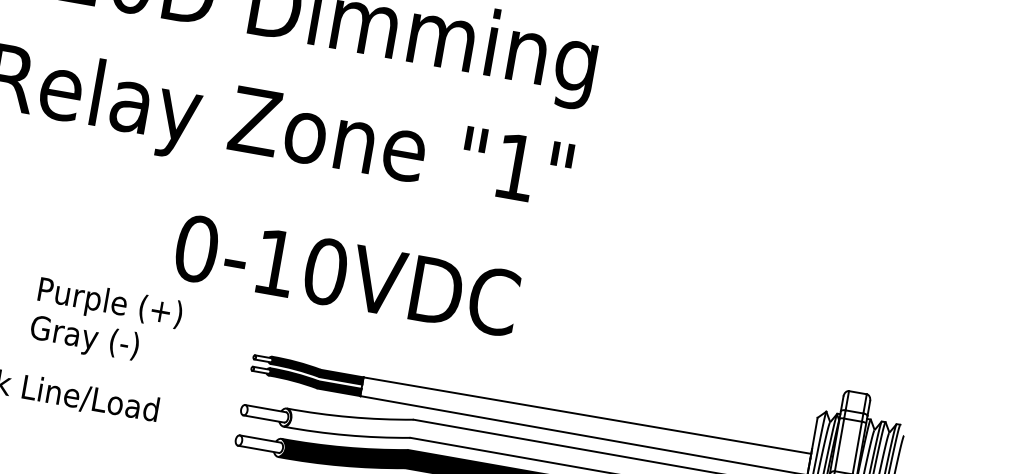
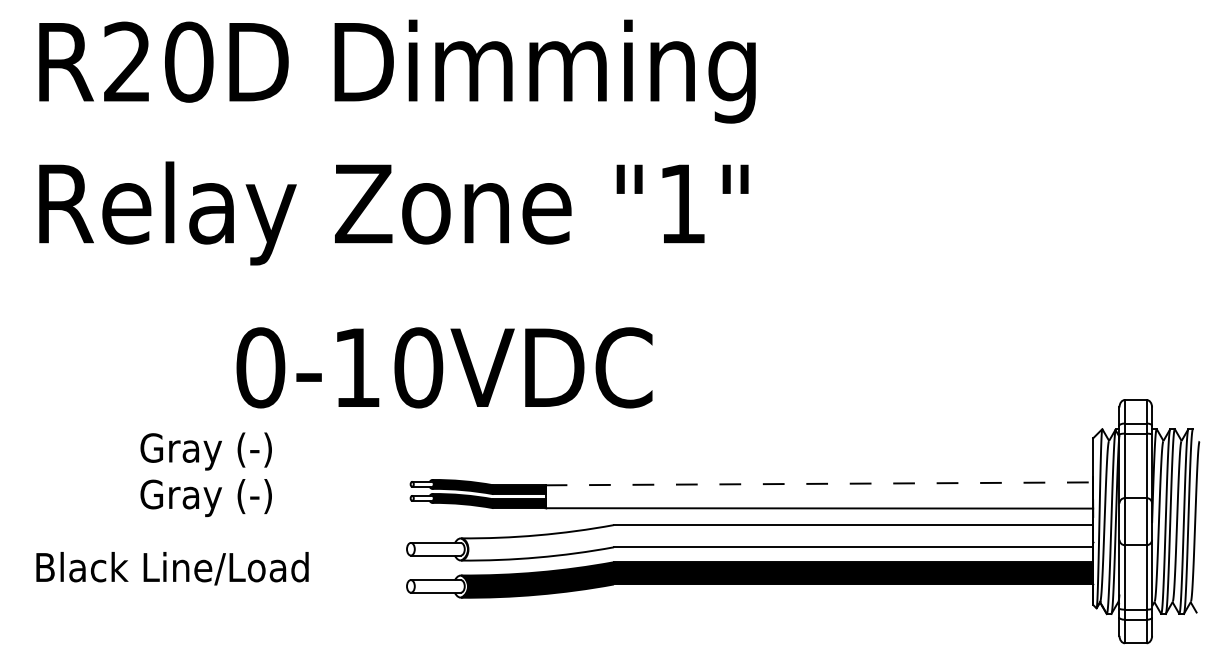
text: (346, 275) -> (444, 367), moved
text: (109, 304) -> (228, 451), Purple (+) -> Gray (-)
line: (587, 415) -> (819, 483), solid -> dashed

